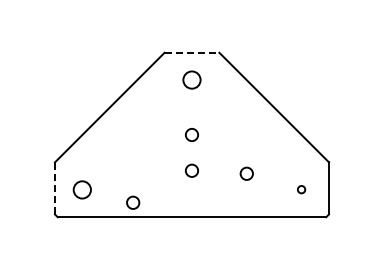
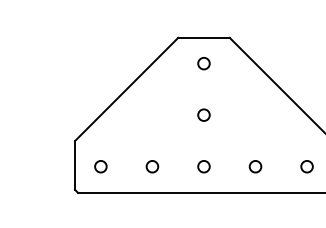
line: (192, 52) -> (204, 37), dashed -> solid
circle: (191, 80) -> (203, 63), size x0.71
circle: (191, 170) -> (203, 166), moved
circle: (246, 173) -> (255, 166), moved
line: (54, 187) -> (74, 164), dashed -> solid
circle: (82, 189) -> (101, 166), size x0.71
circle: (301, 189) -> (306, 166), size x1.67
circle: (133, 202) -> (152, 166), moved

